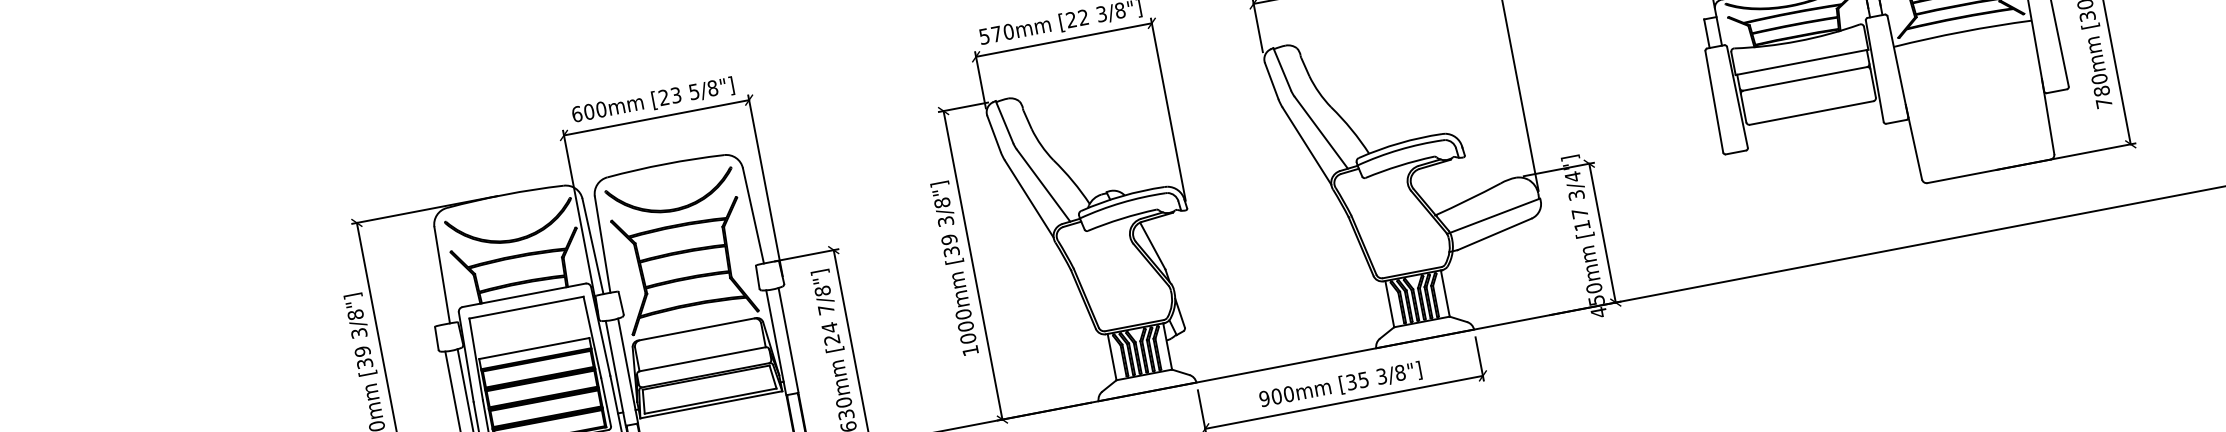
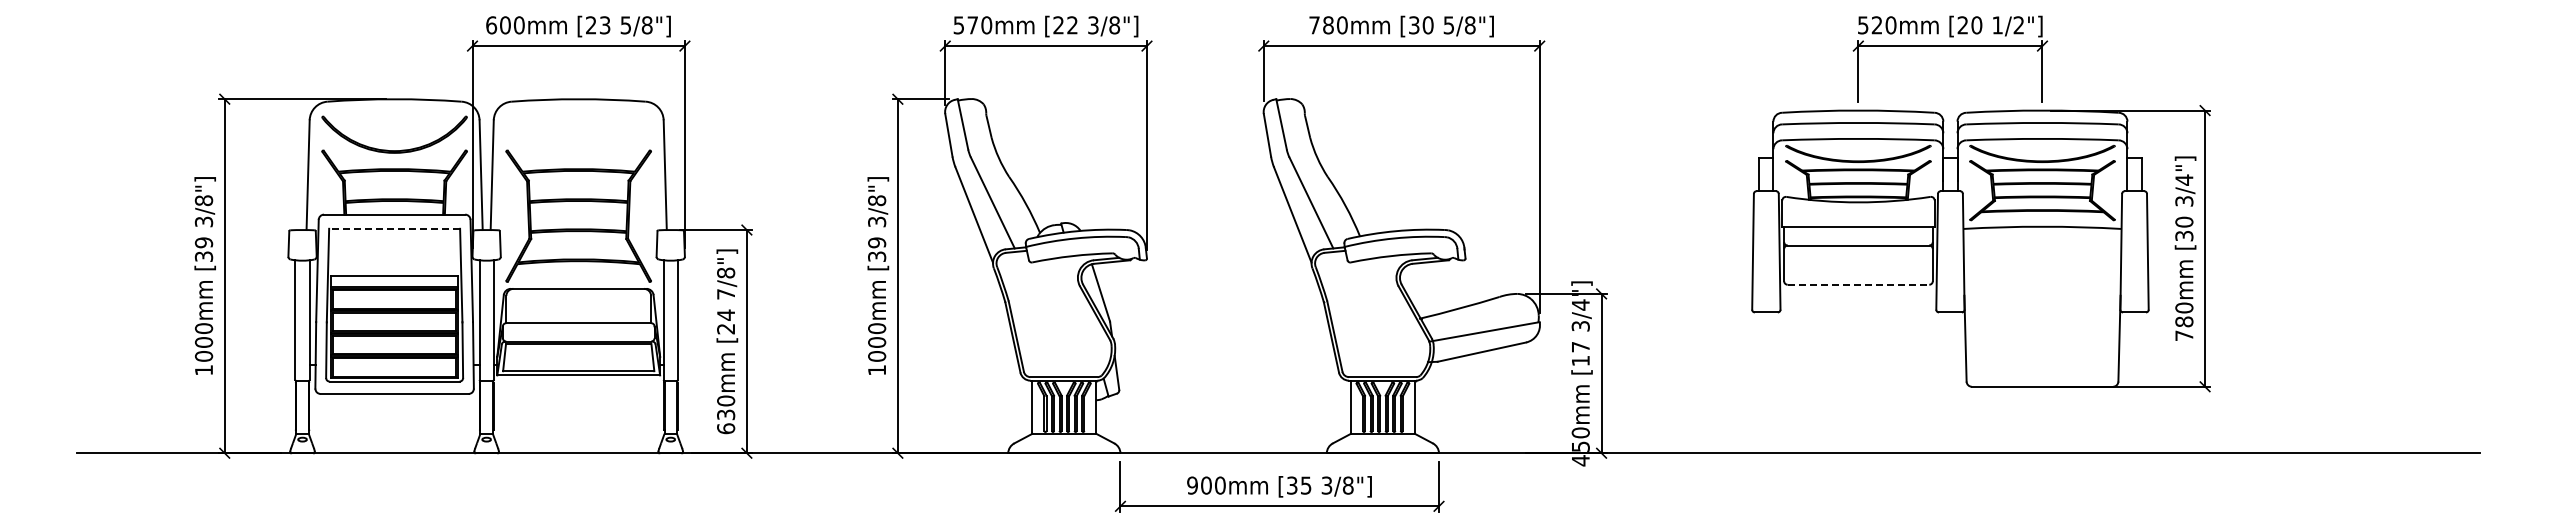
line: (1811, 112) -> (1858, 284), solid -> dashed
part: (673, 208) -> (578, 150), removed
line: (526, 307) -> (394, 228), solid -> dashed

